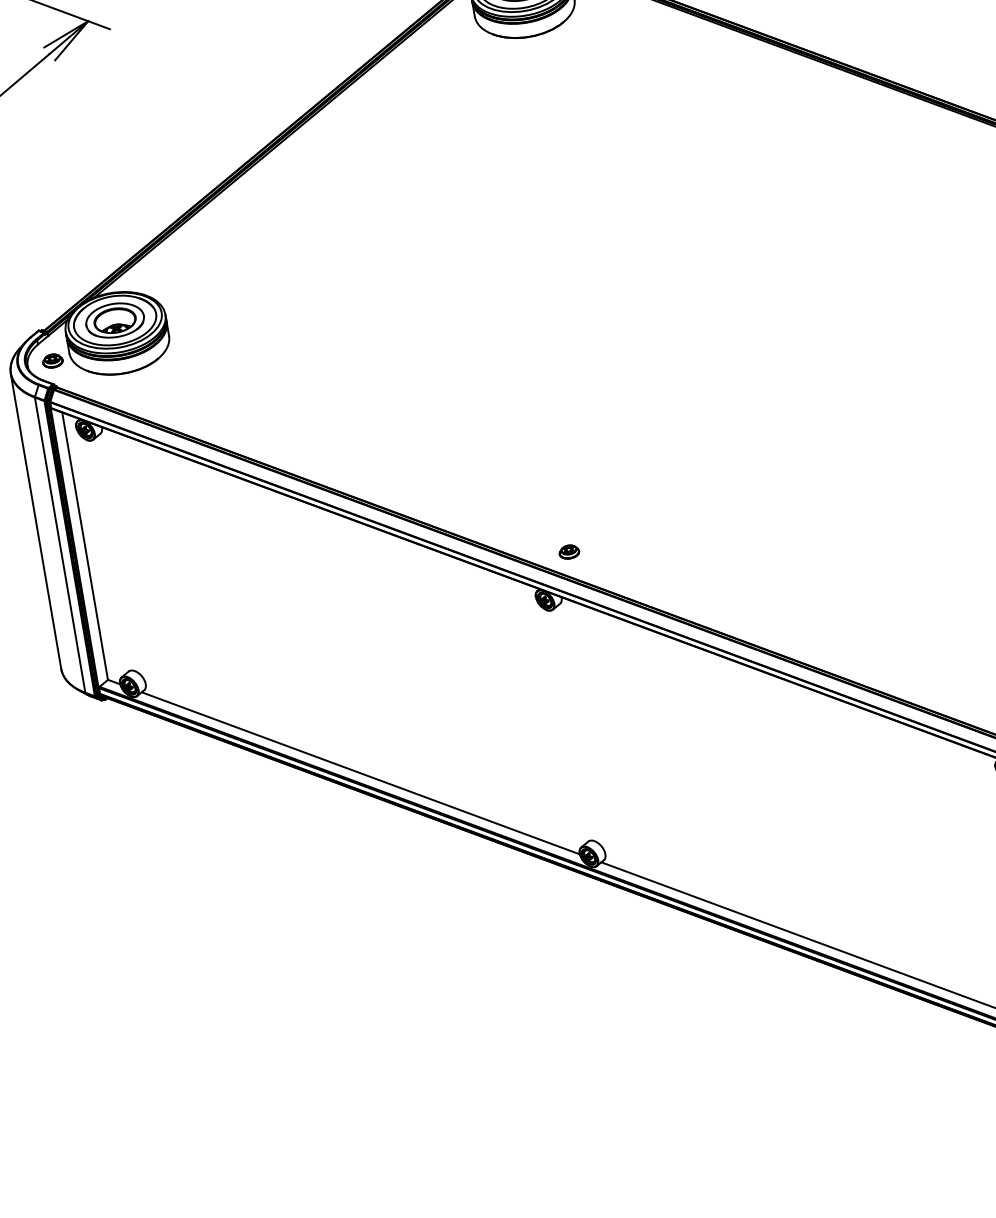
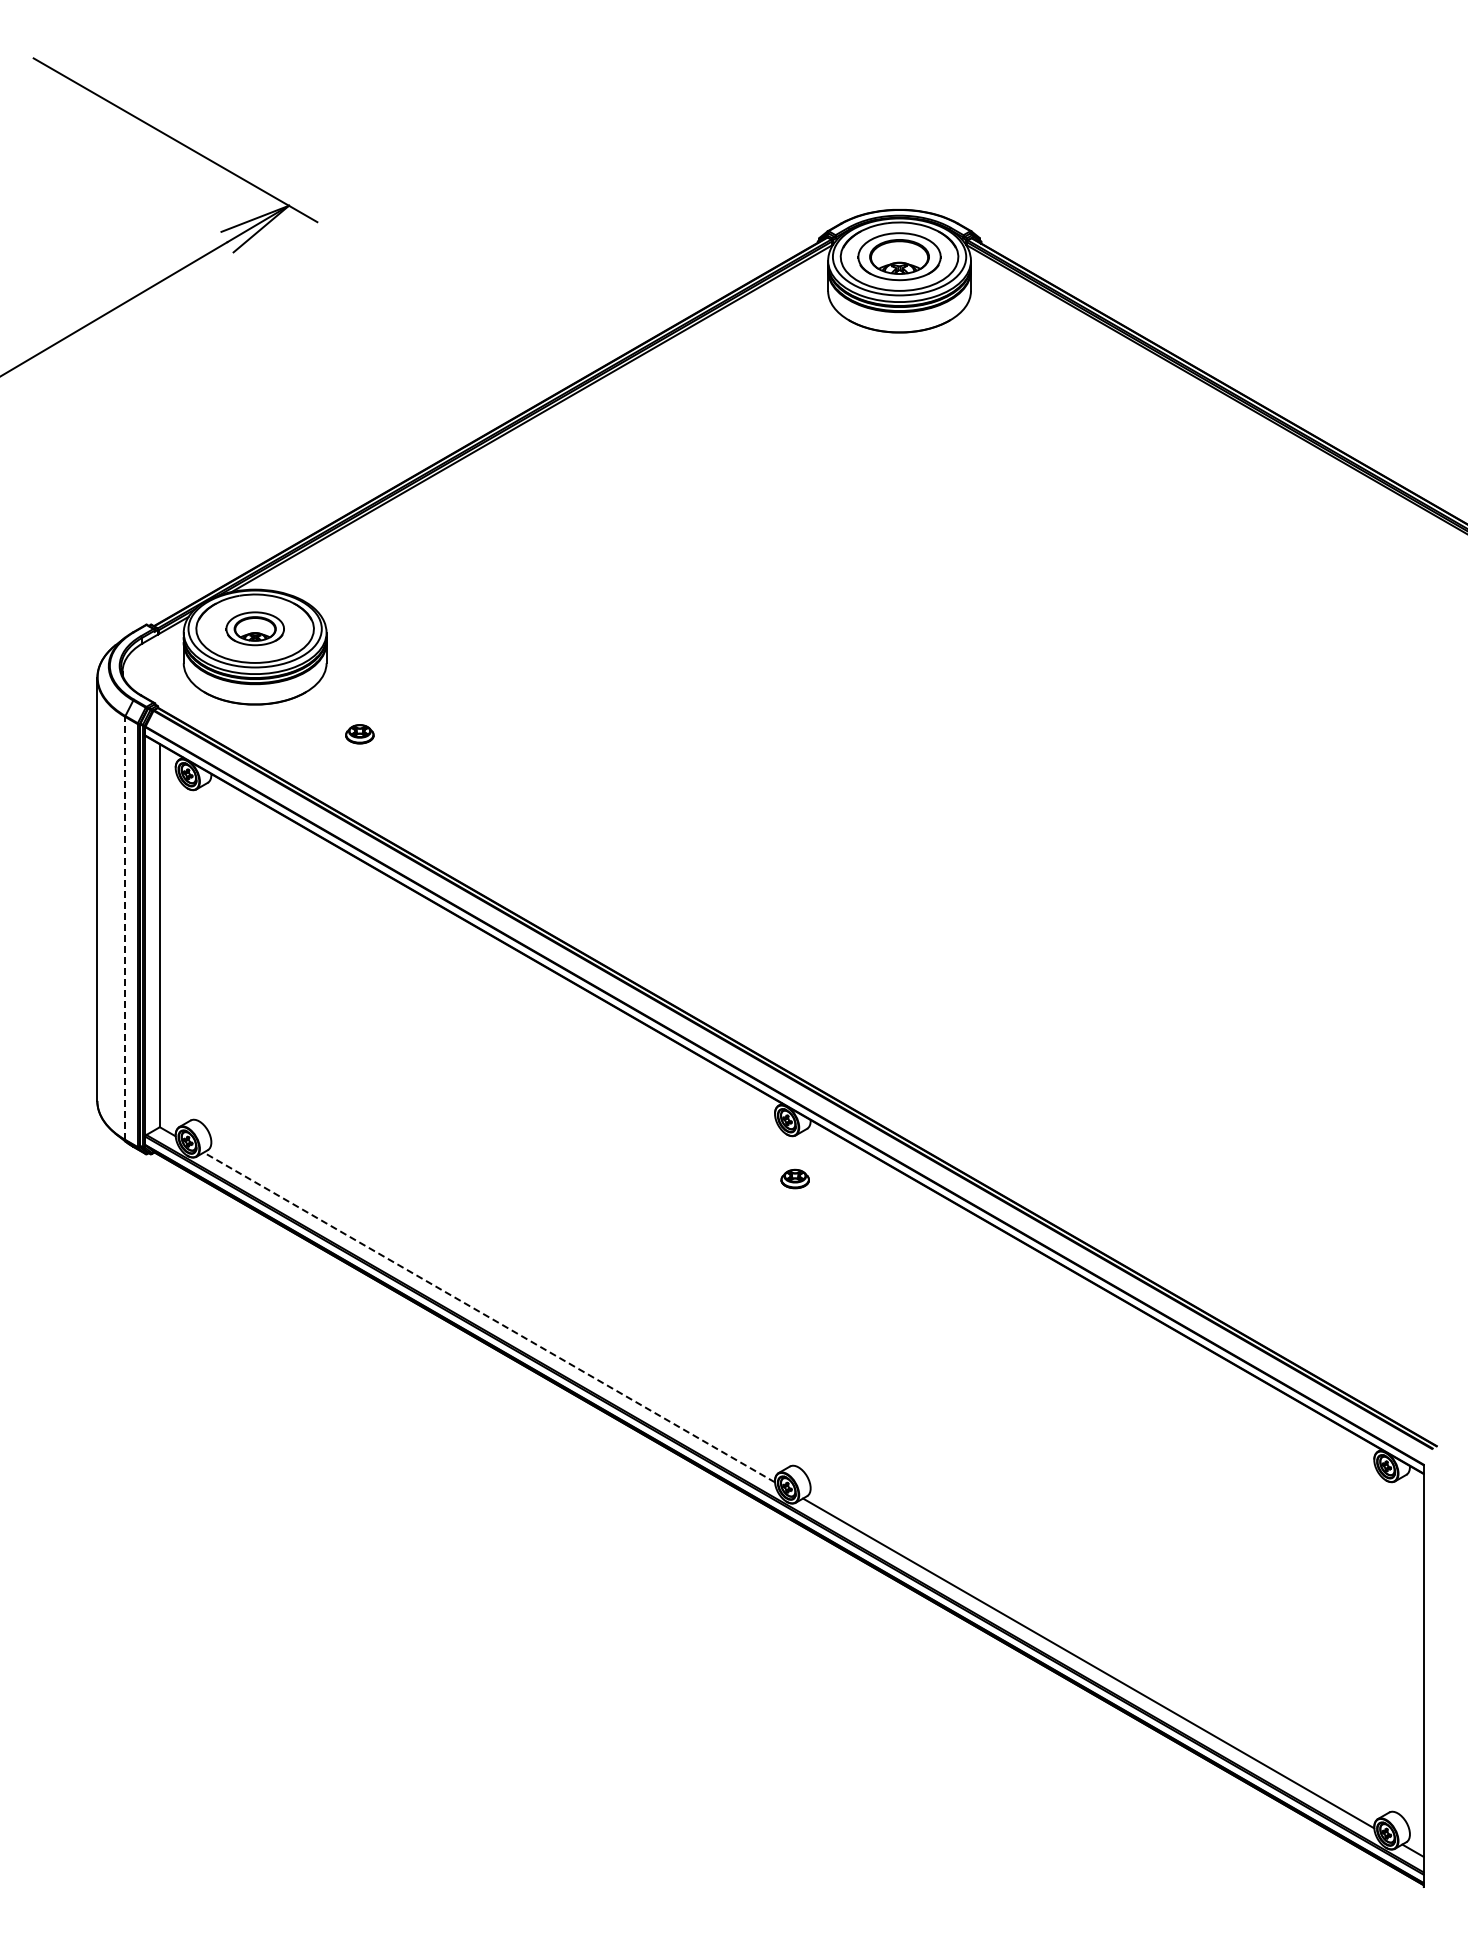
part: (115, 320) -> (255, 628), size x0.7
part: (52, 361) -> (359, 734), moved
line: (60, 544) -> (125, 927), solid -> dashed
part: (568, 551) -> (794, 1178), moved
line: (360, 773) -> (489, 1317), solid -> dashed

